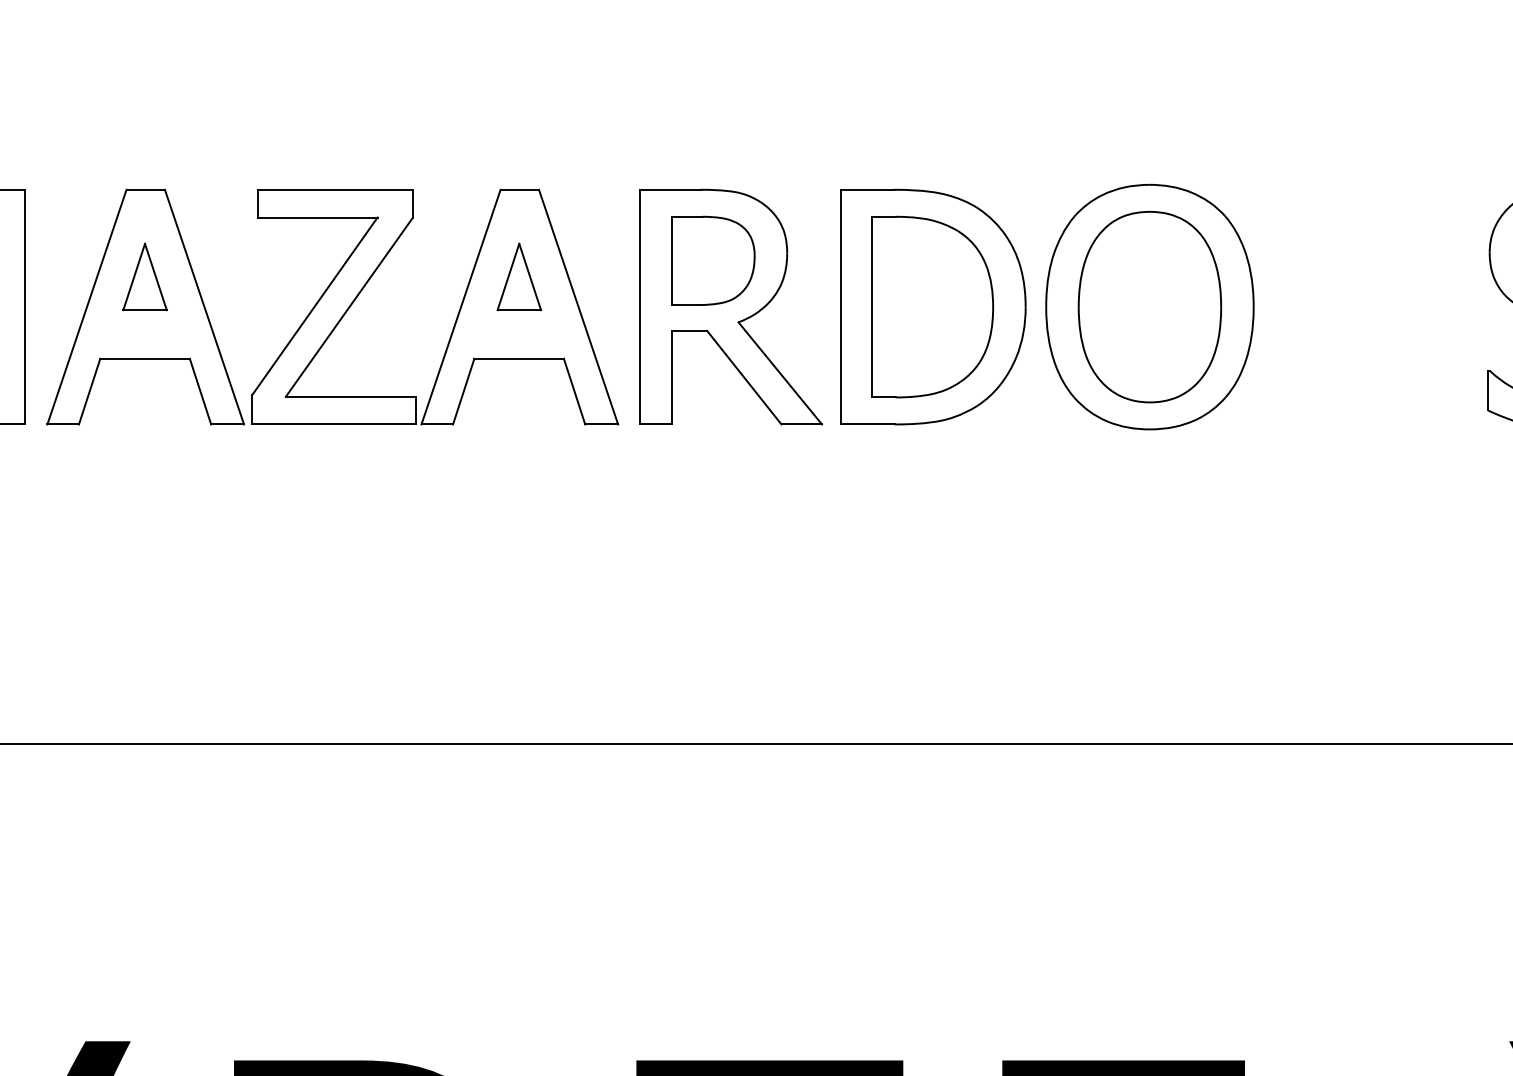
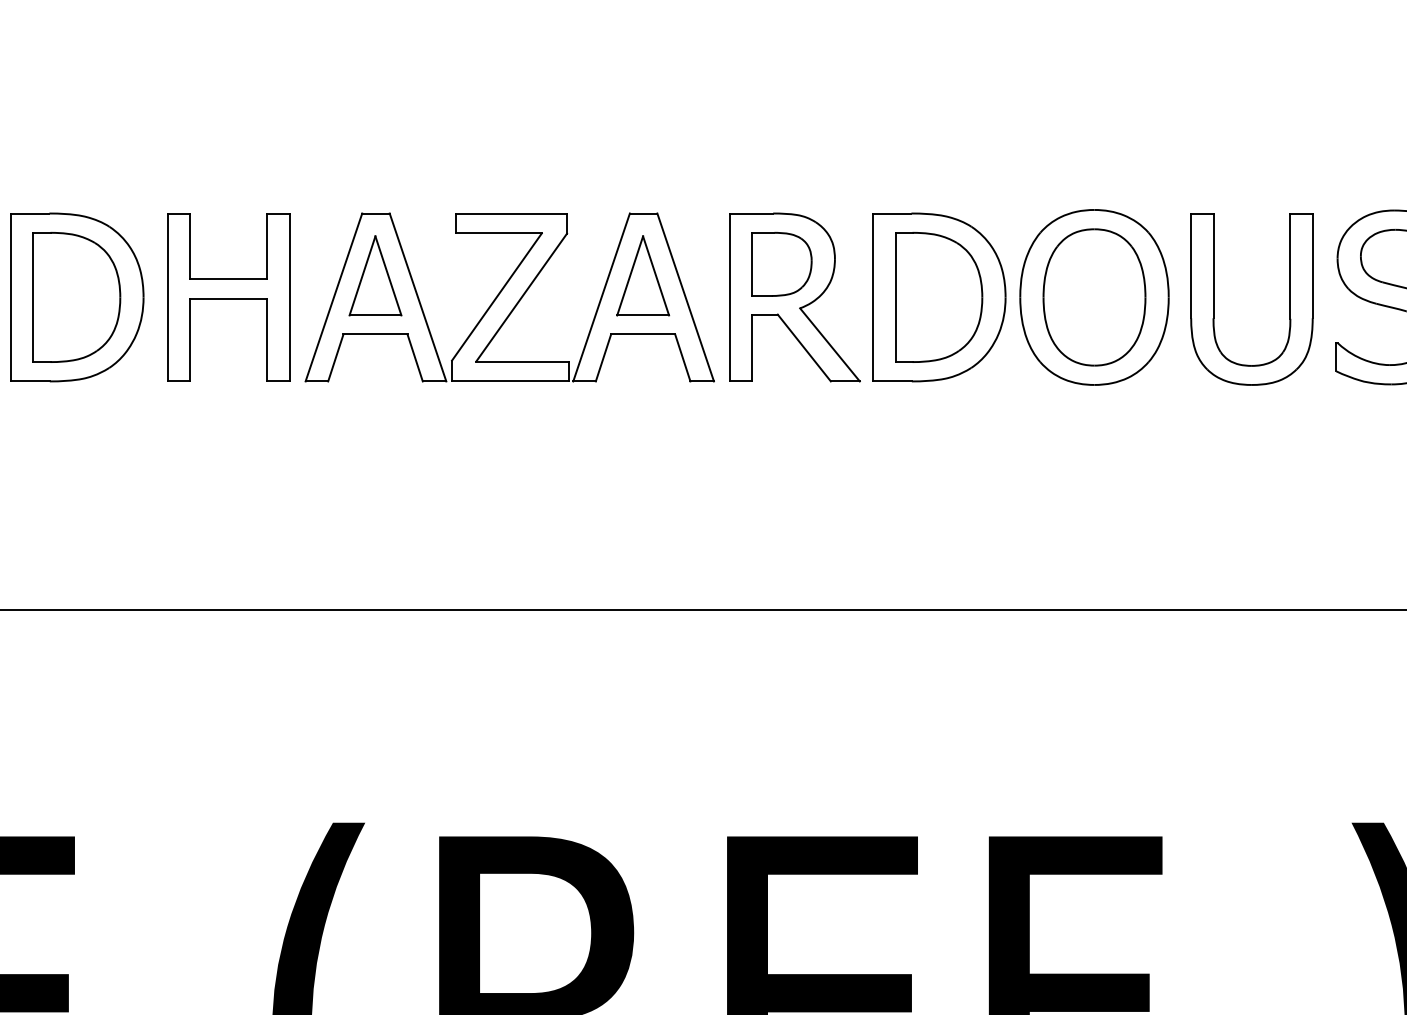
part: (145, 276) -> (375, 275), size x1.67
part: (519, 276) -> (643, 275), size x1.67
part: (1317, 309) -> (1214, 299), added

